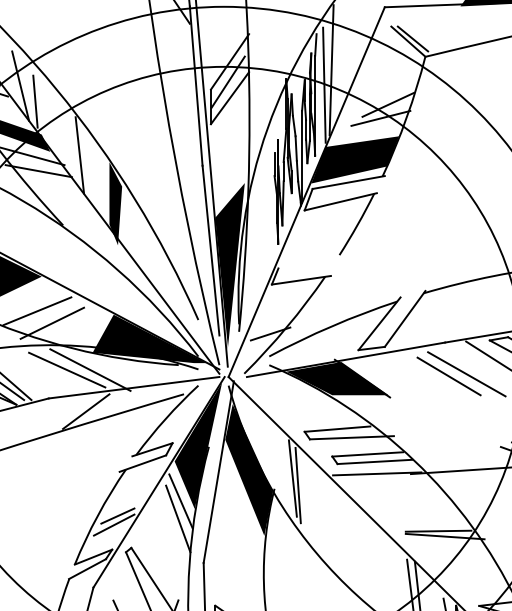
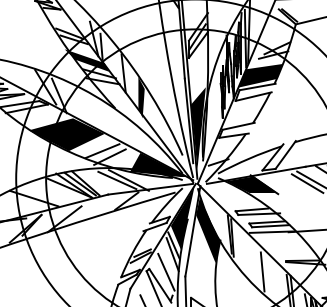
line: (310, 259) -> (238, 125), added
line: (165, 552) -> (166, 271), added
line: (358, 552) -> (262, 271), added

